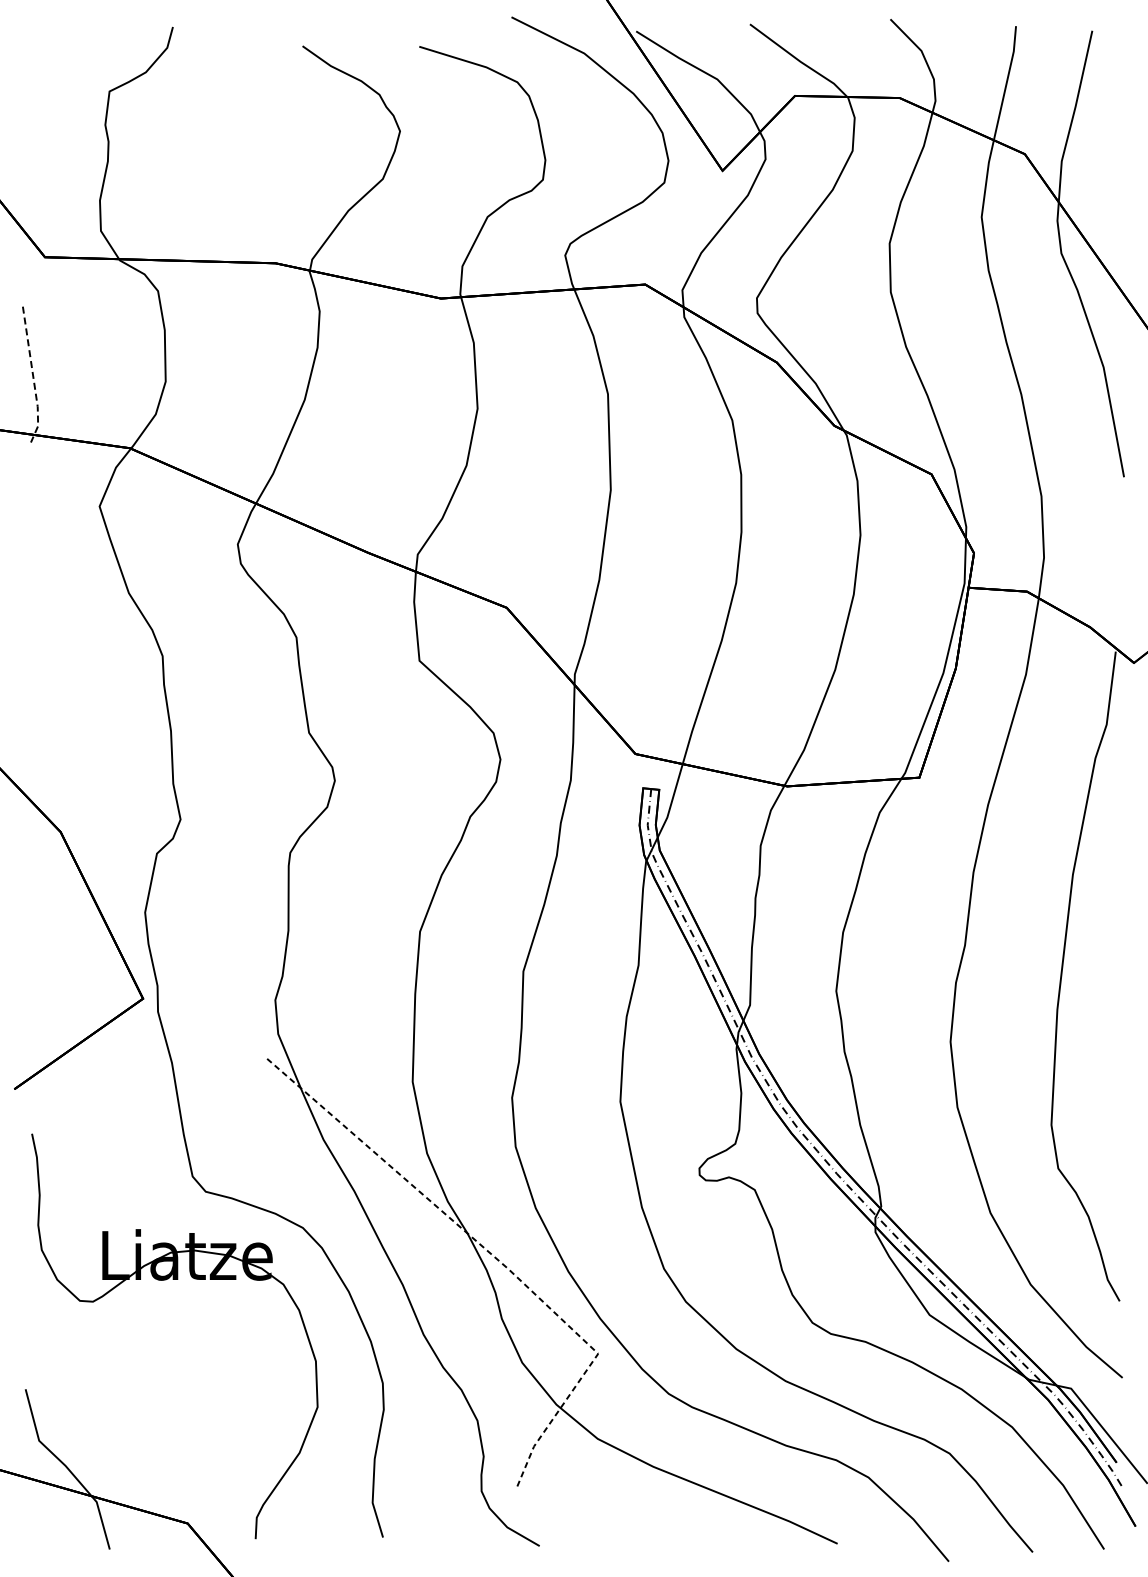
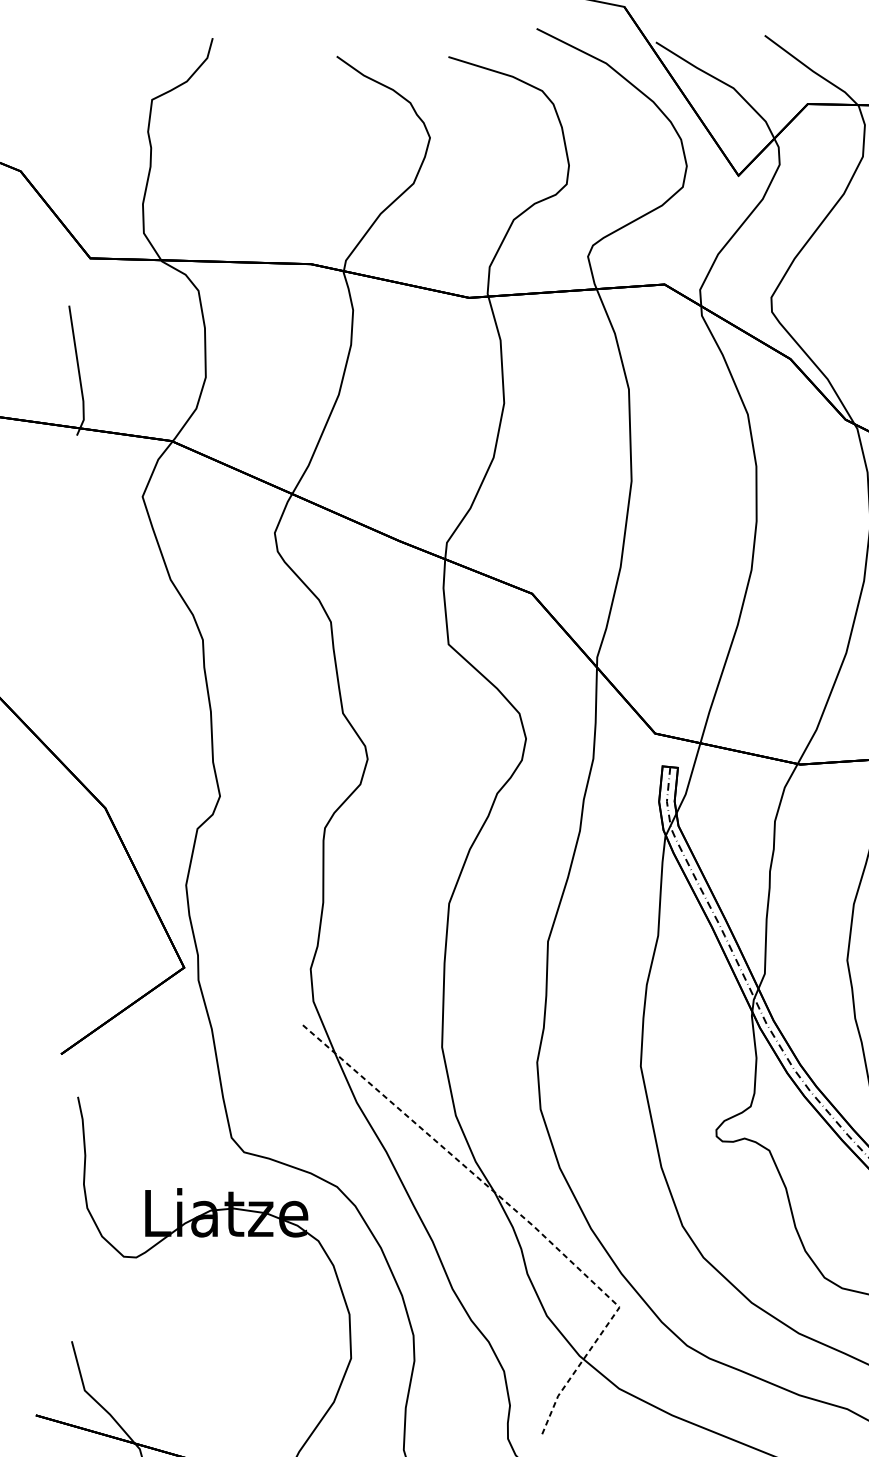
line: (33, 376) -> (79, 372), dashed -> solid

